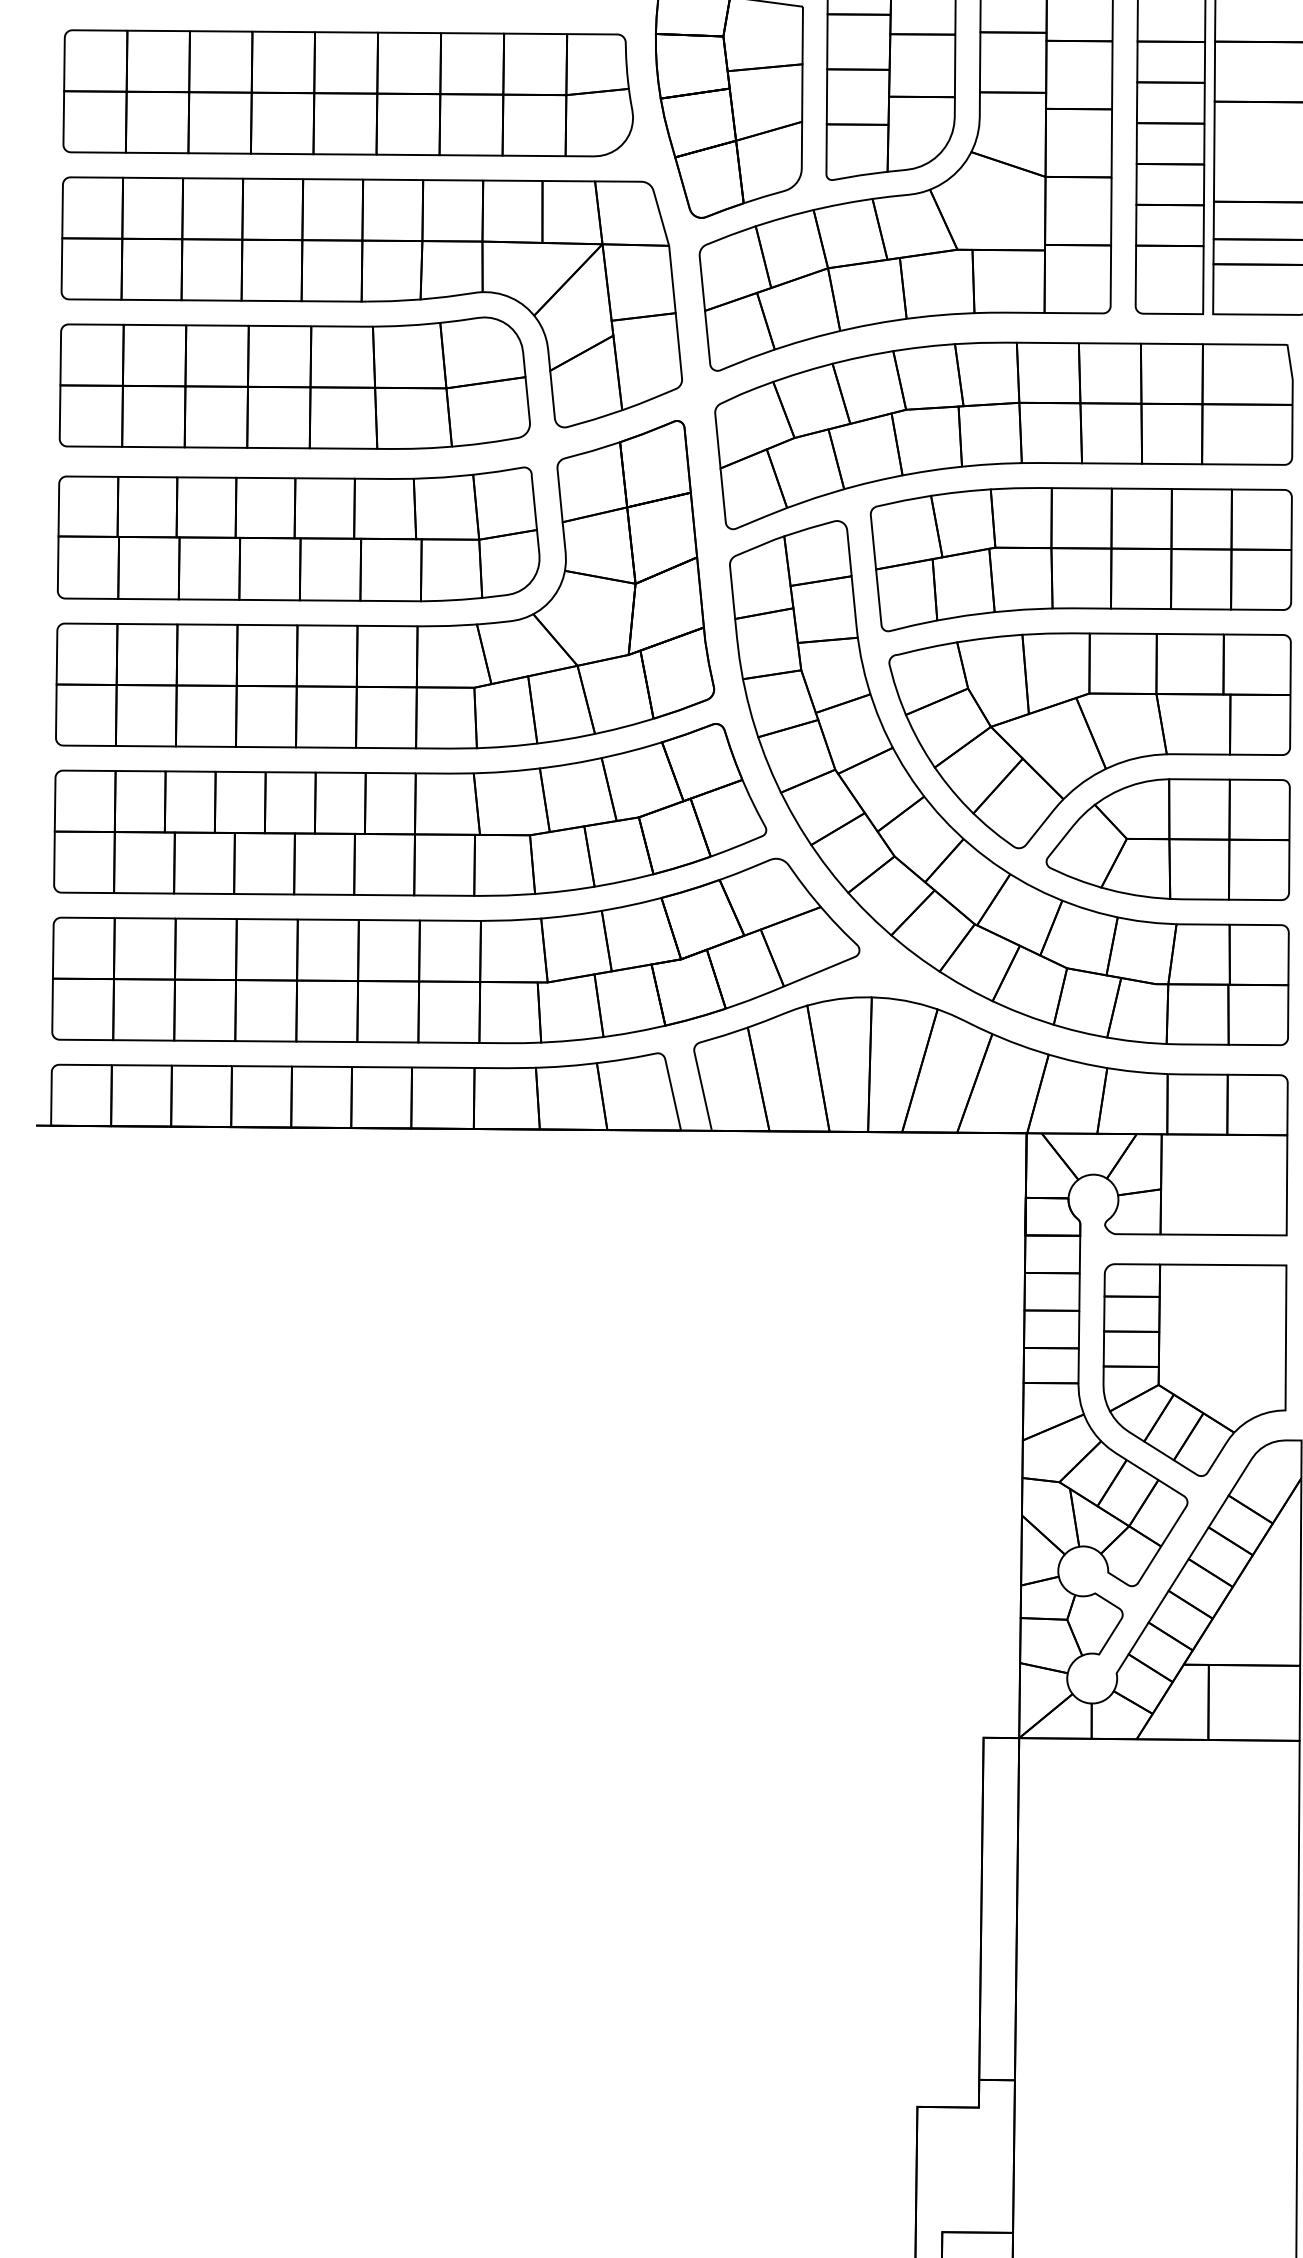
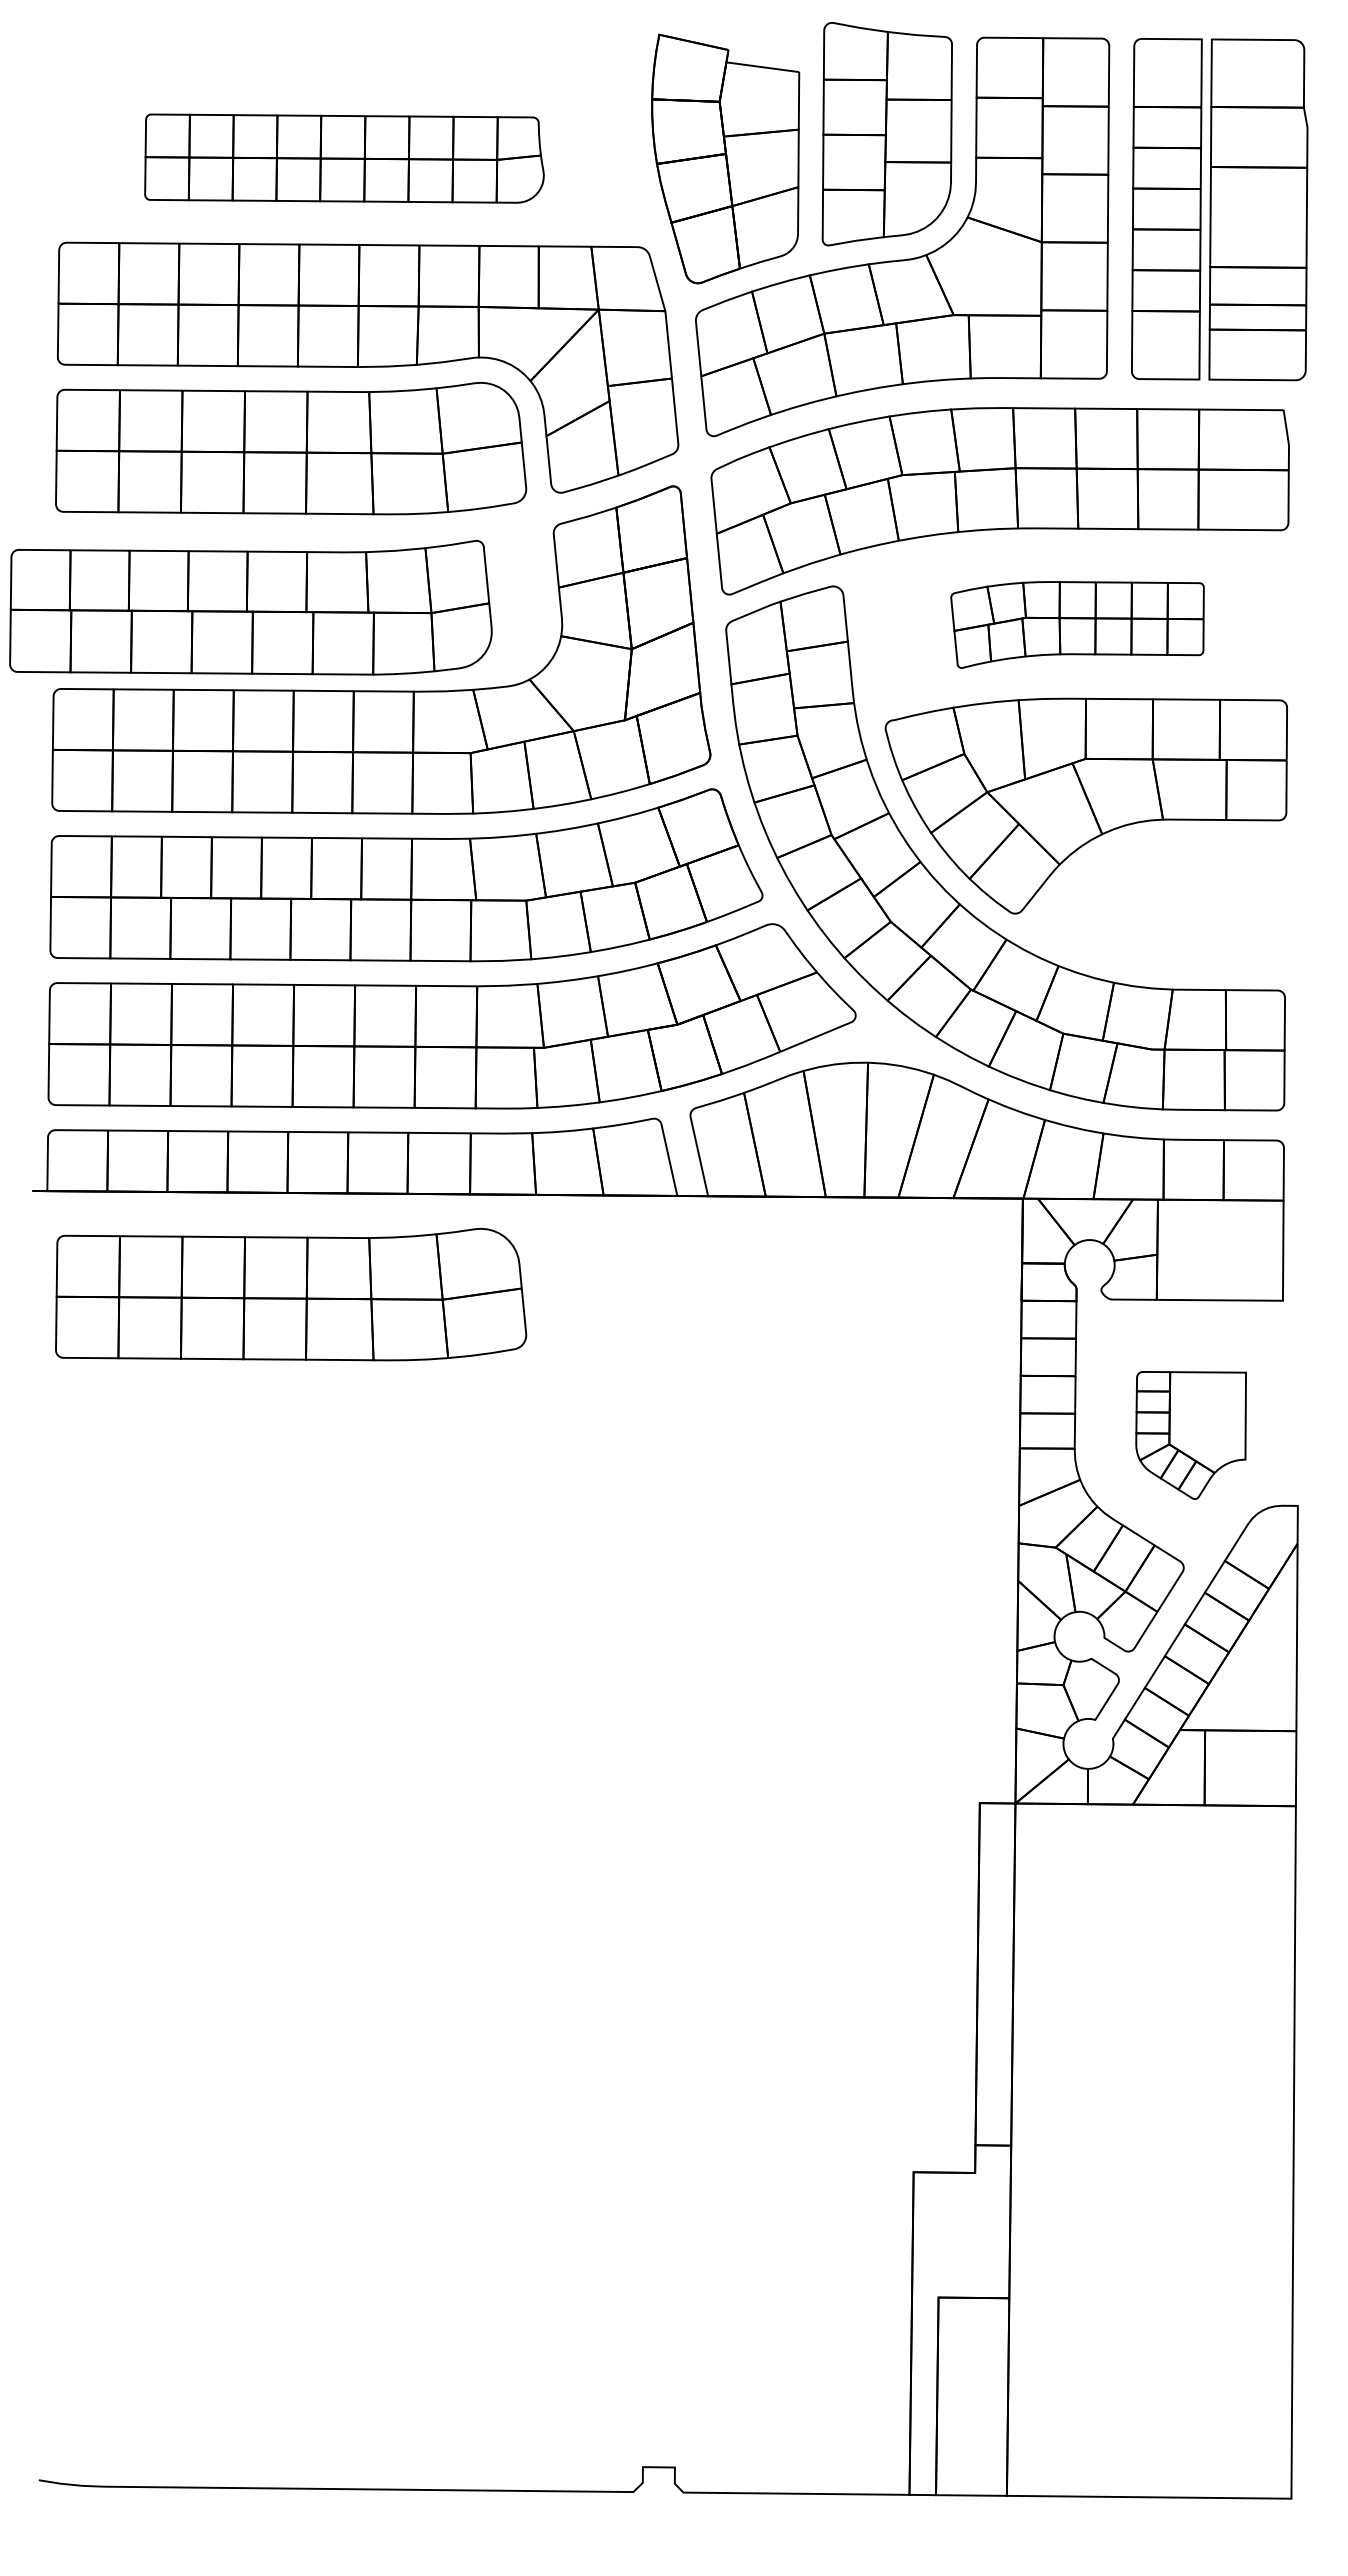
part: (348, 93) -> (344, 158), size x0.7
part: (298, 534) -> (250, 607), moved
part: (1081, 559) -> (1077, 624), size x0.6
part: (1168, 839) -> (1164, 904), removed
part: (295, 1229) -> (291, 1294), added
part: (1194, 1370) -> (1190, 1435), size x0.6

